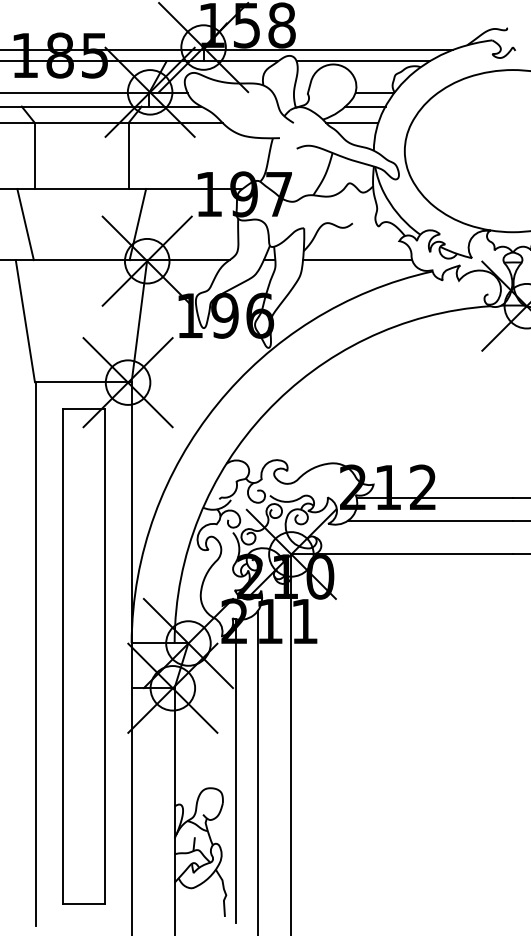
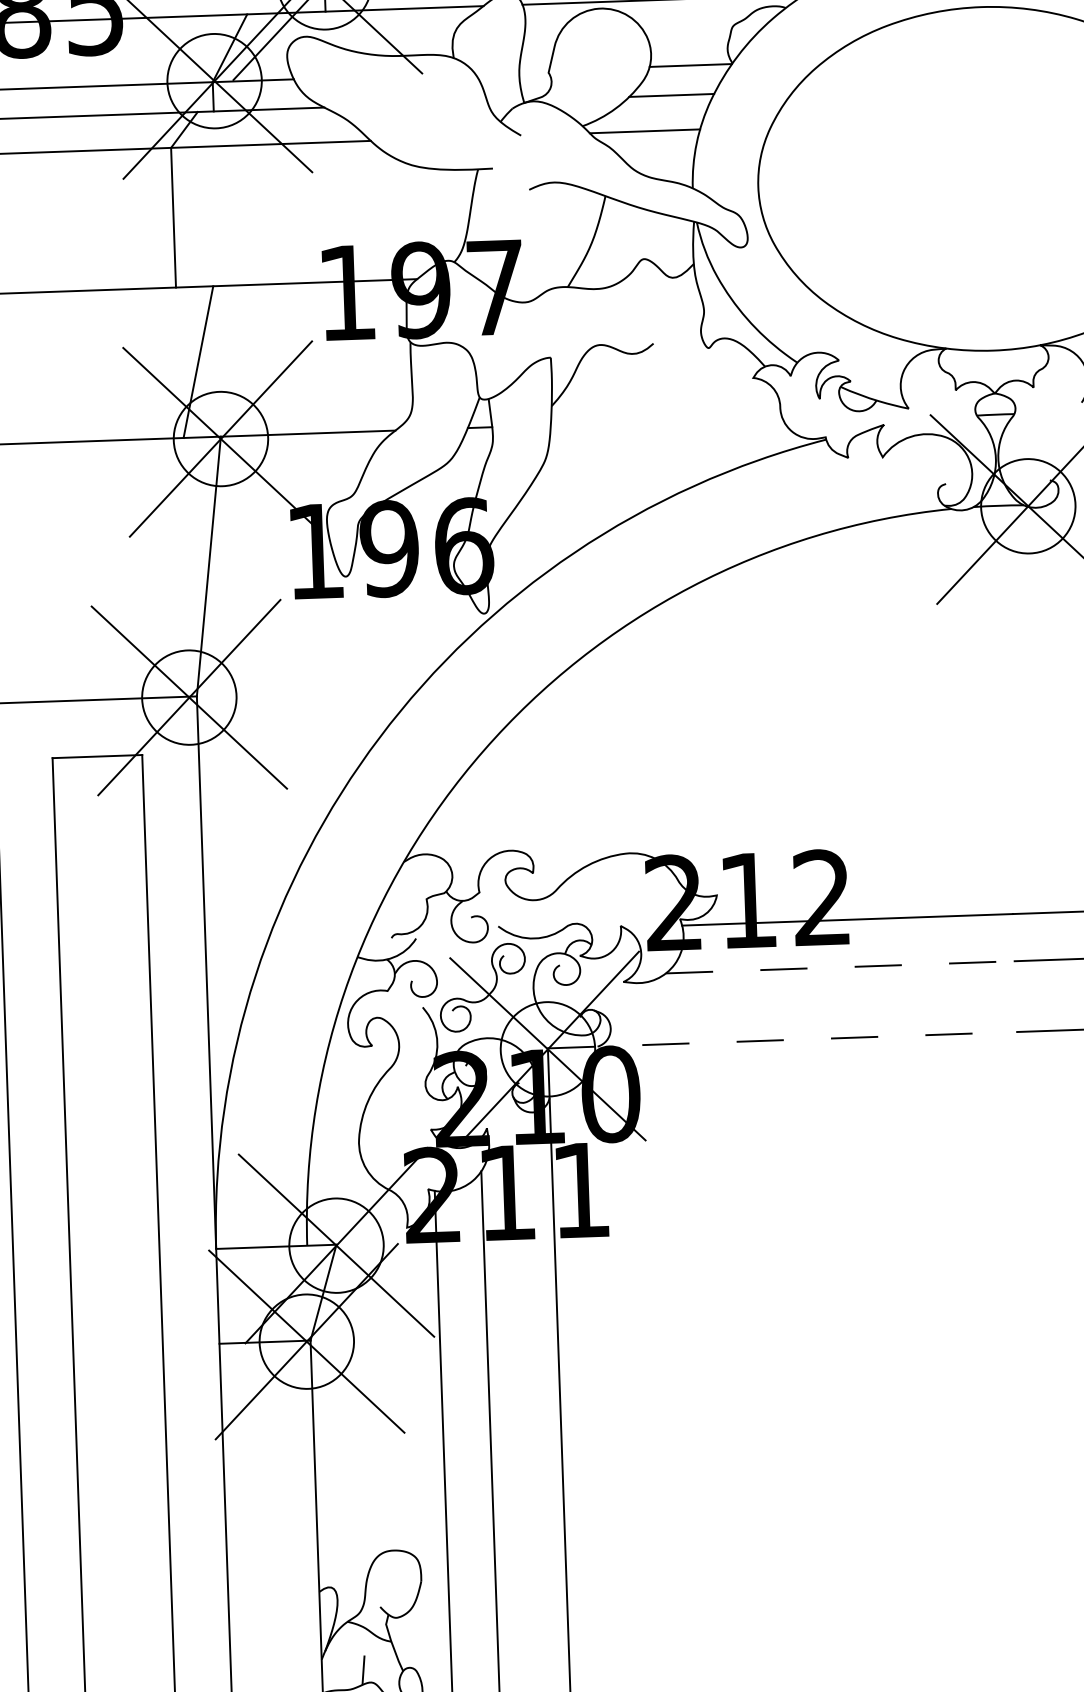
line: (357, 260) -> (666, 421), removed
line: (431, 520) -> (842, 967), solid -> dashed
line: (402, 553) -> (783, 1039), solid -> dashed

